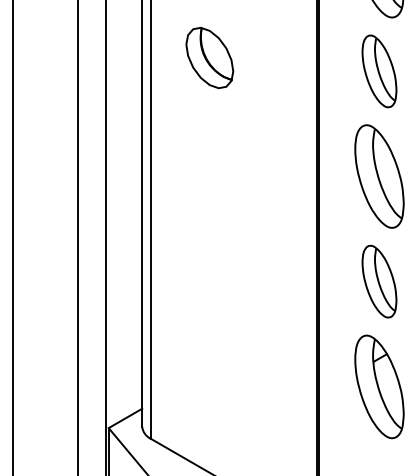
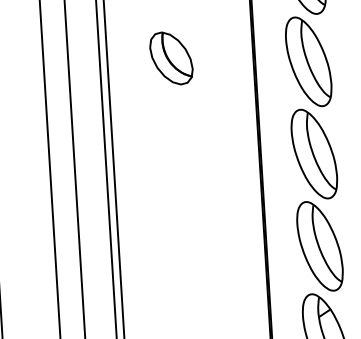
part: (209, 57) -> (171, 58), moved
part: (379, 71) -> (308, 61), size x1.43
part: (379, 281) -> (320, 246), size x1.43

